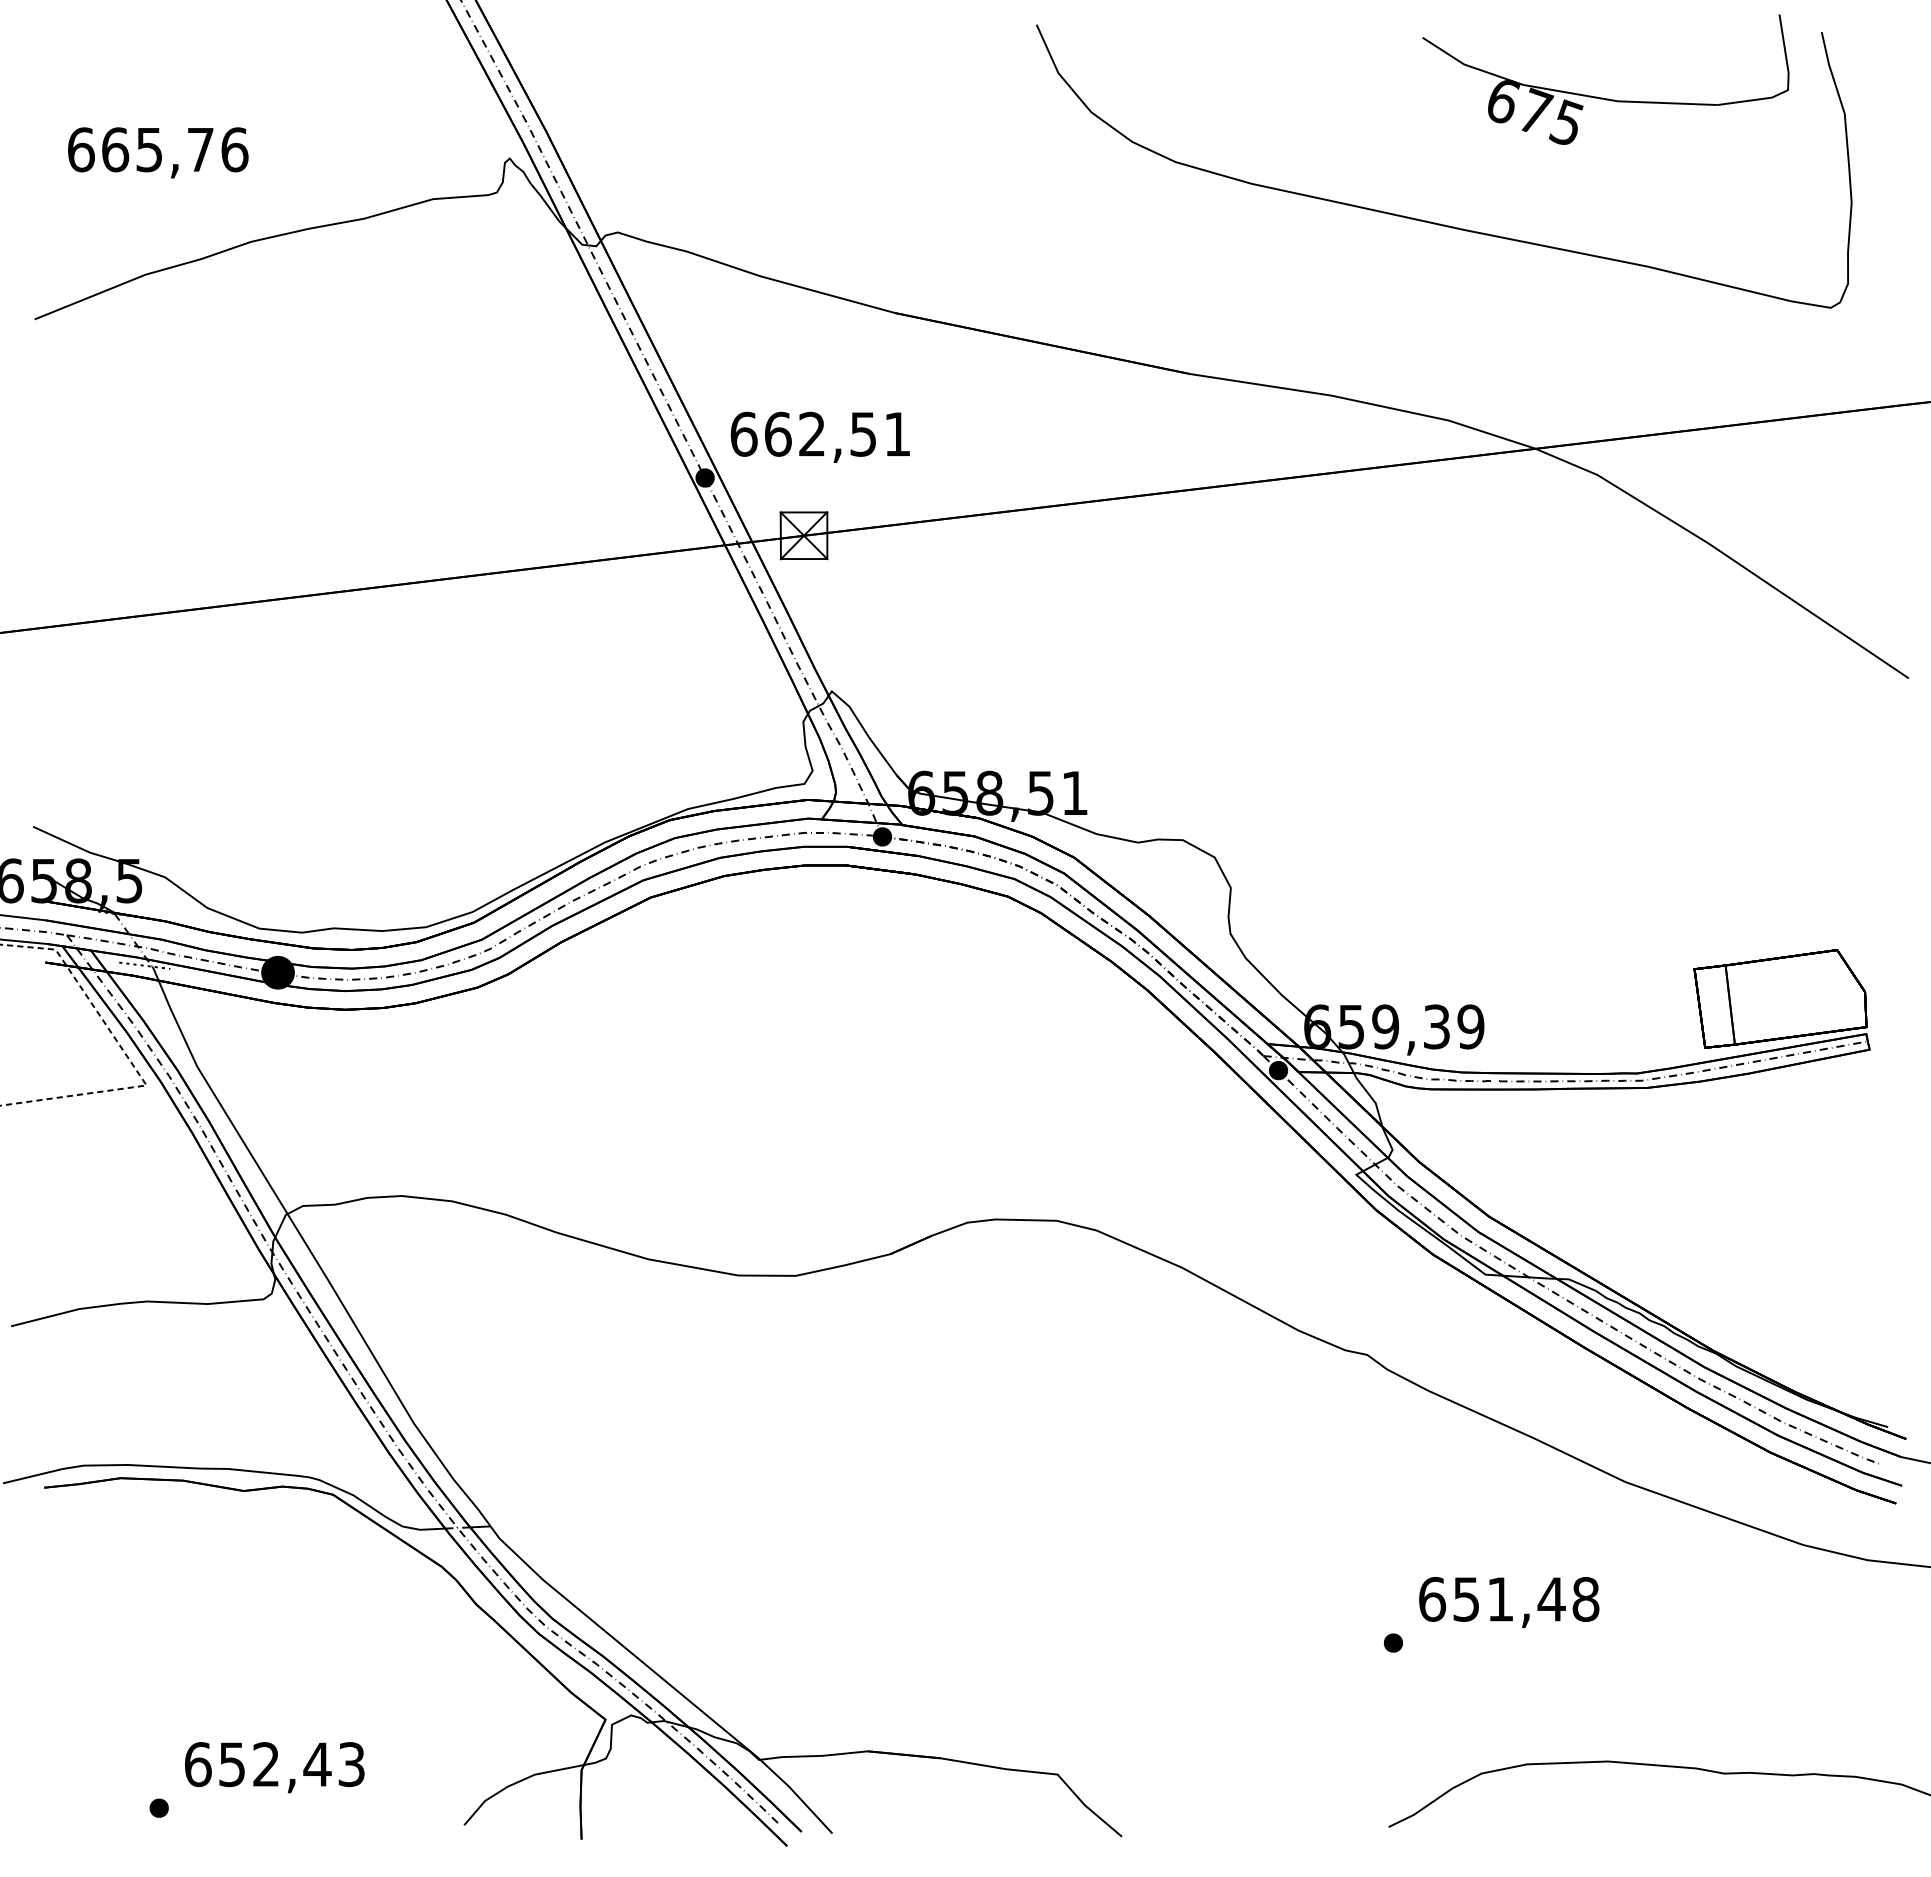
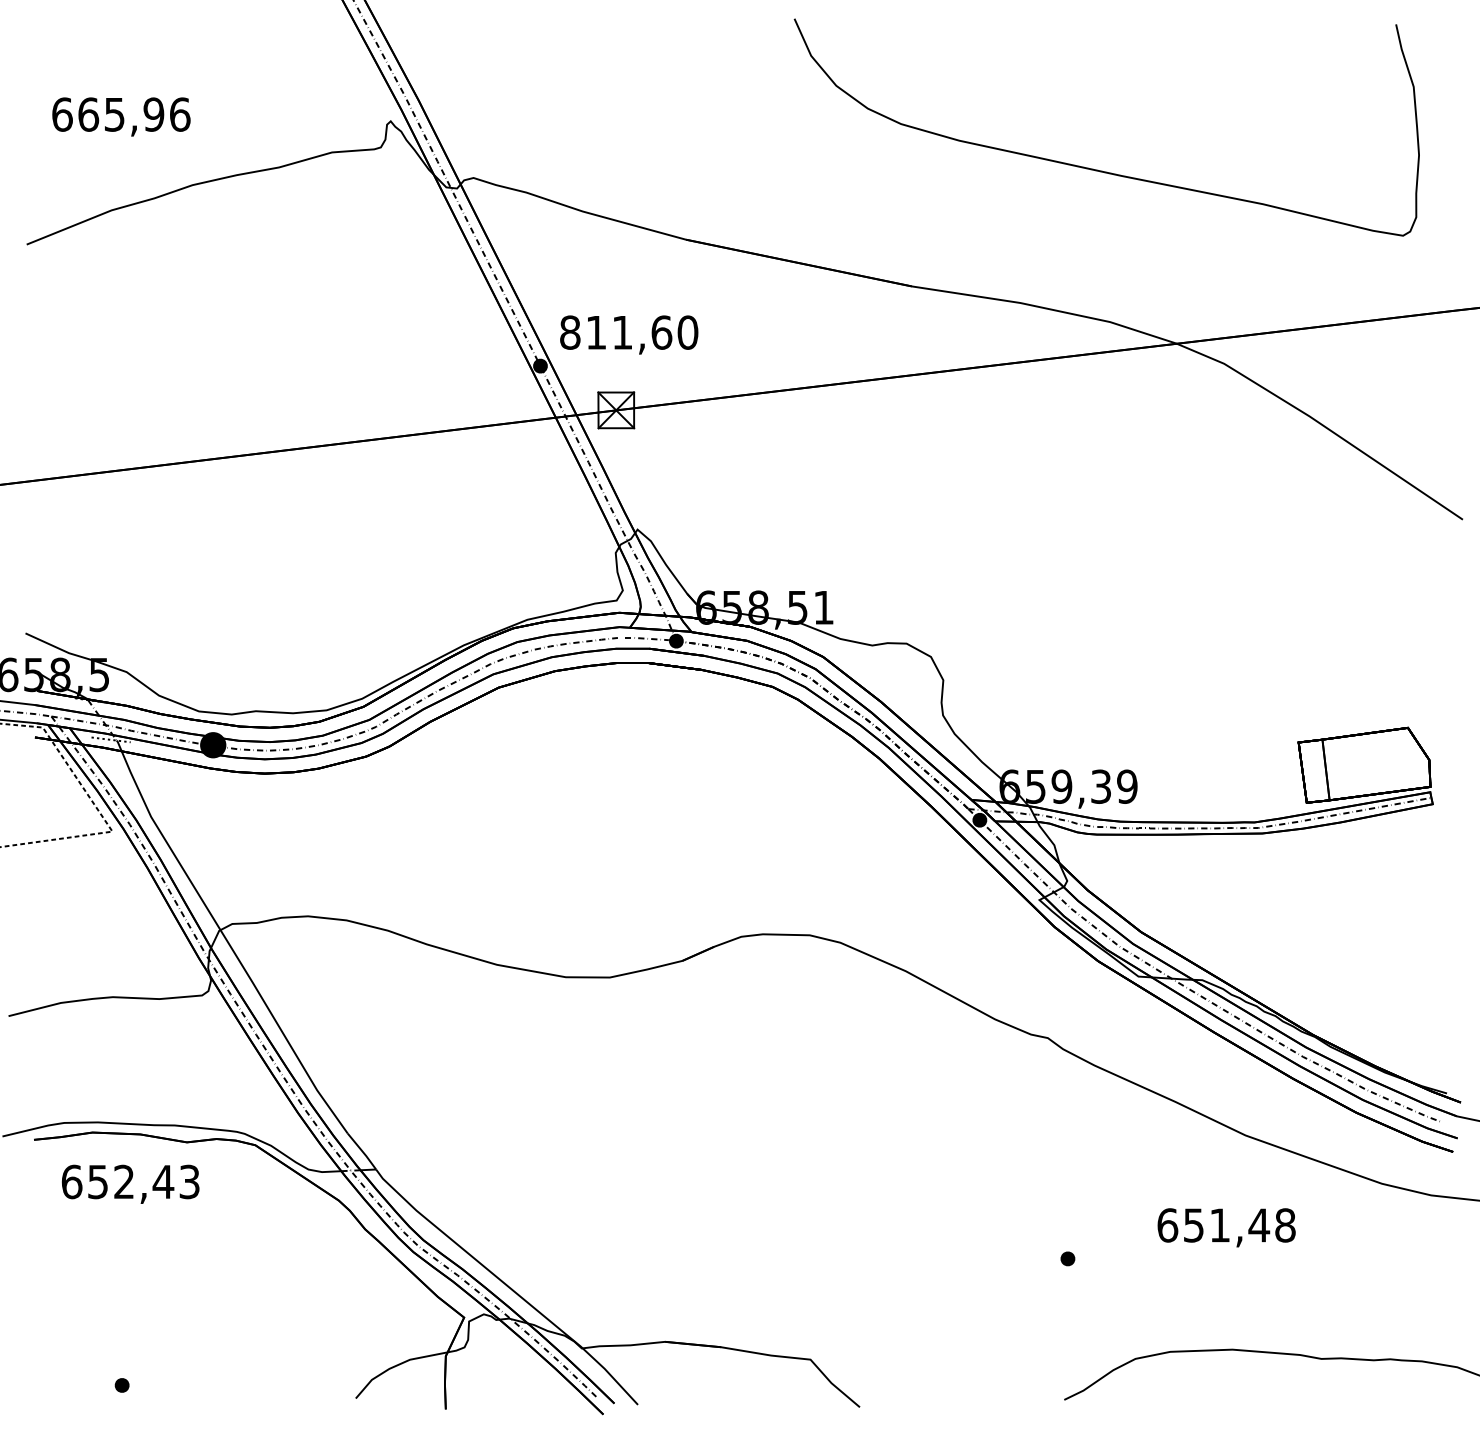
part: (1605, 97) -> (1230, 74), removed
text: (200, 149) -> (153, 114), 665,76 -> 665,96
text: (821, 434) -> (629, 332), 662,51 -> 811,60
text: (1509, 1602) -> (1226, 1227), moved
text: (274, 1766) -> (130, 1183), moved

